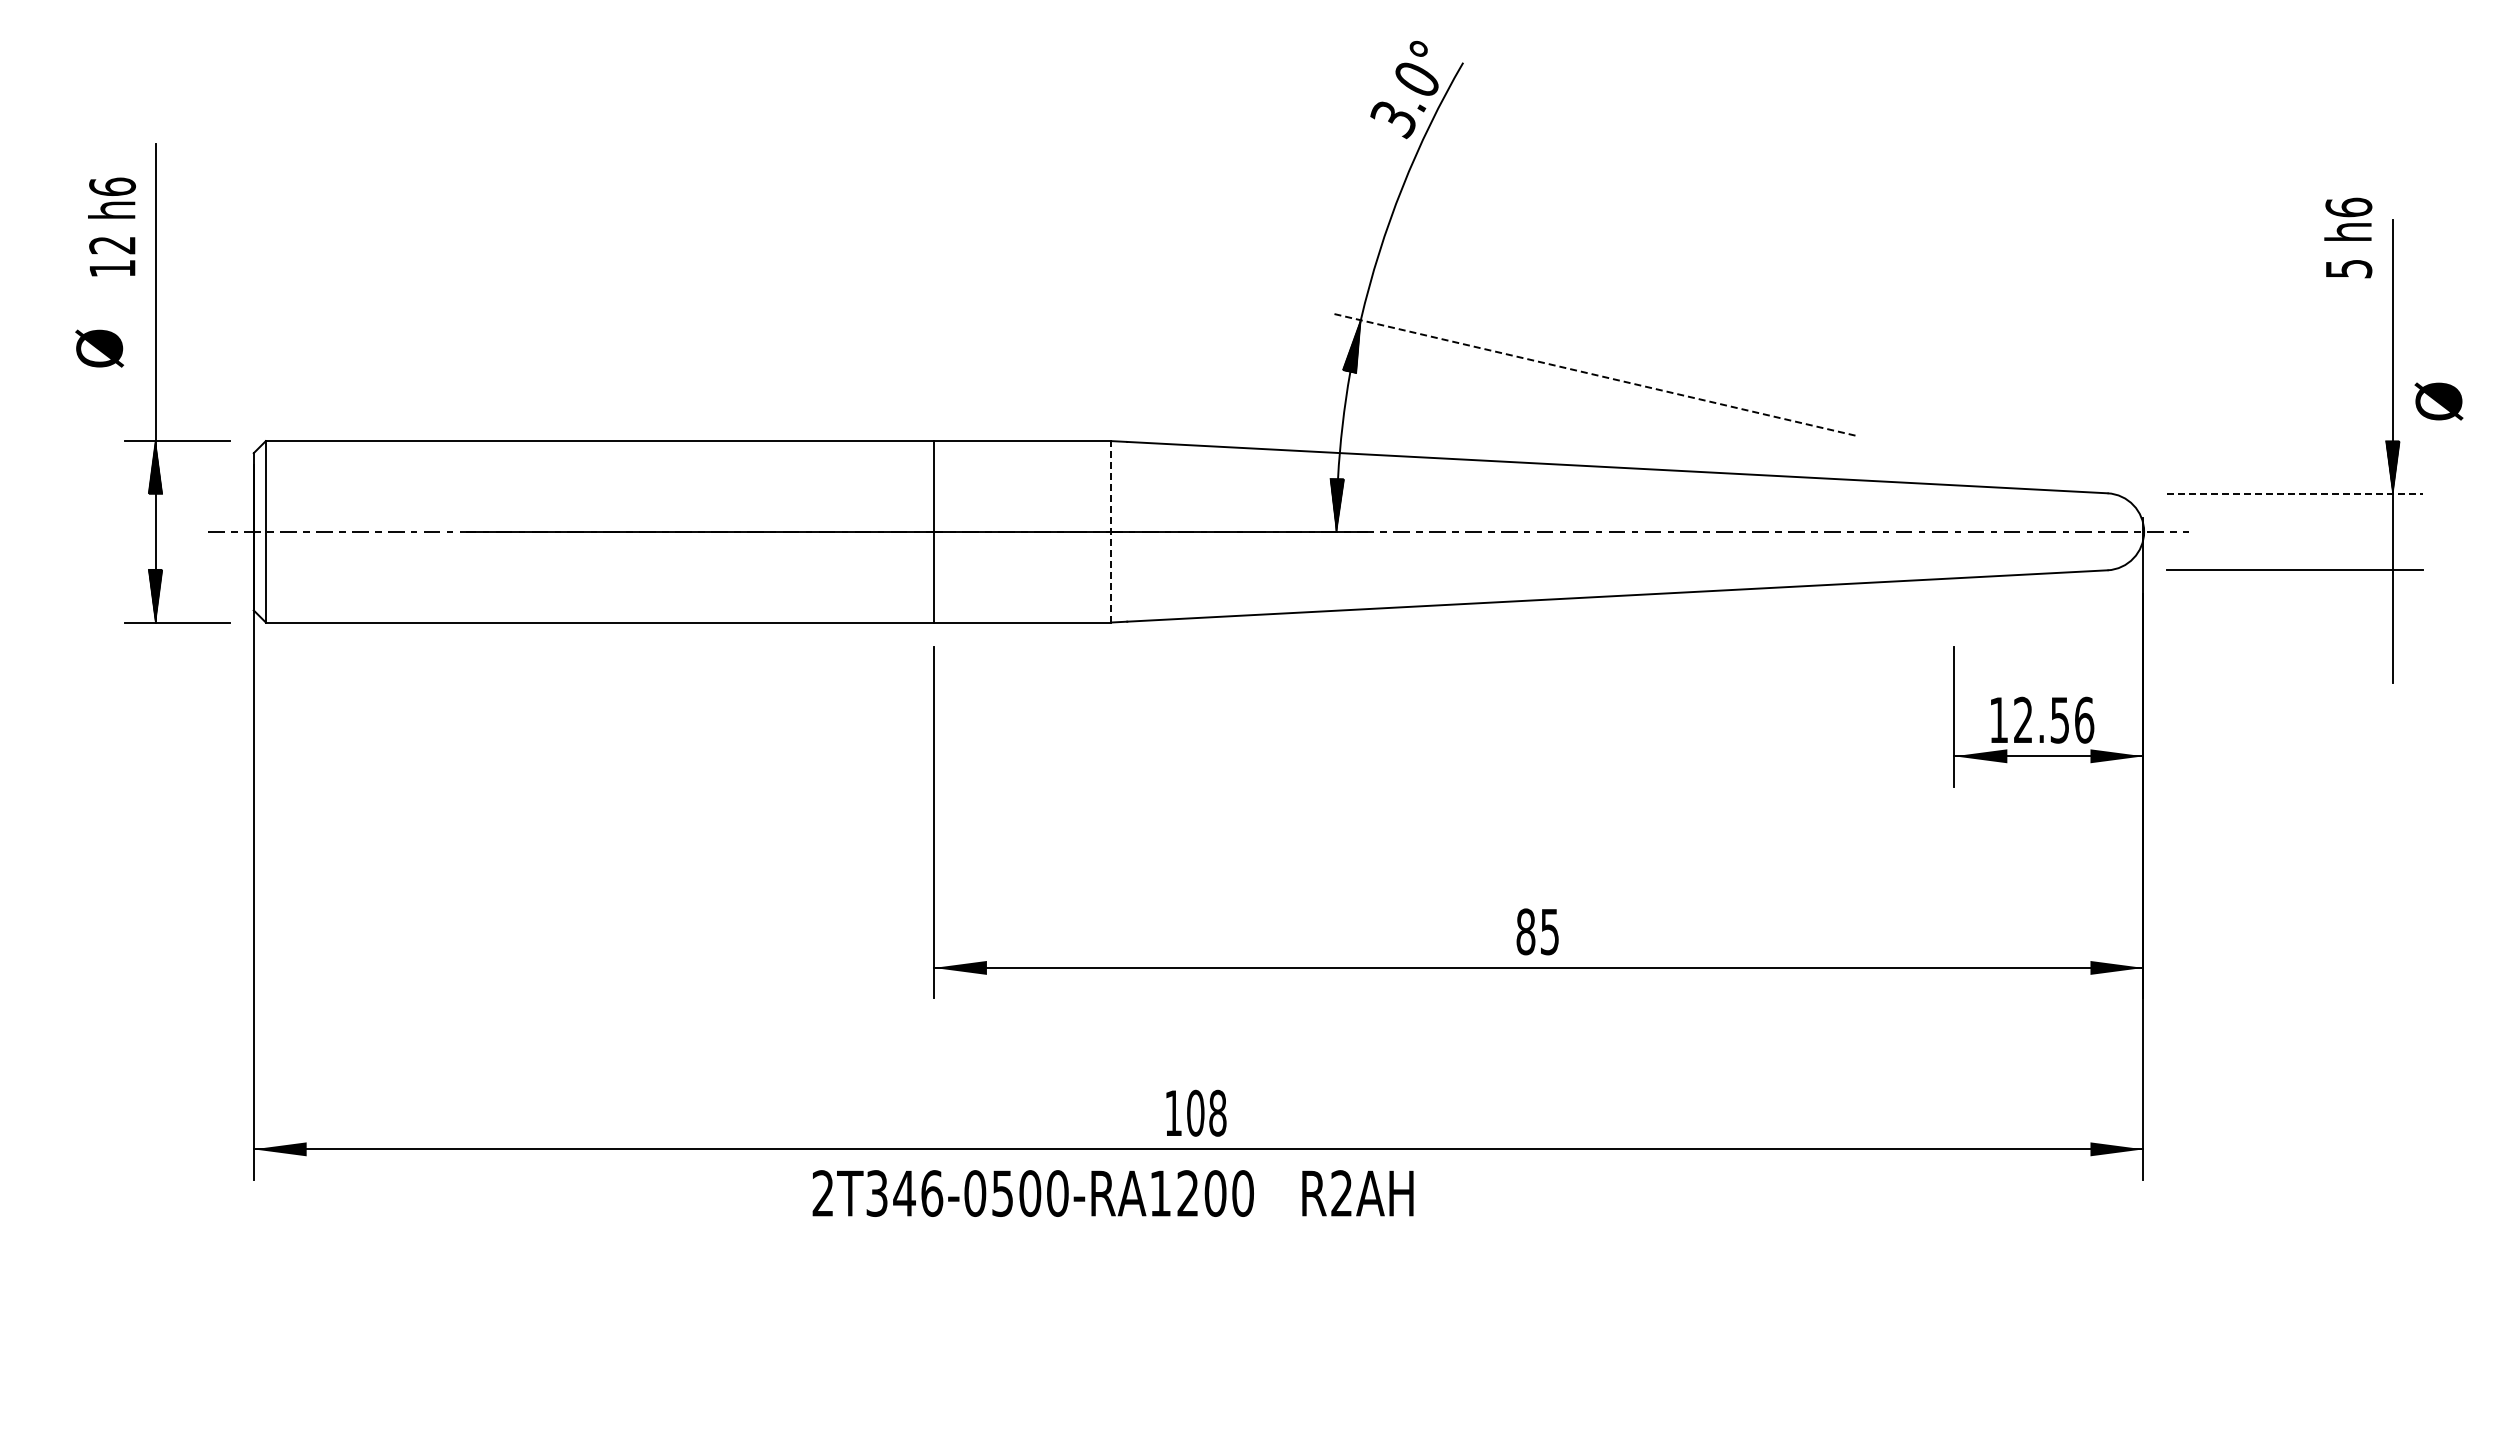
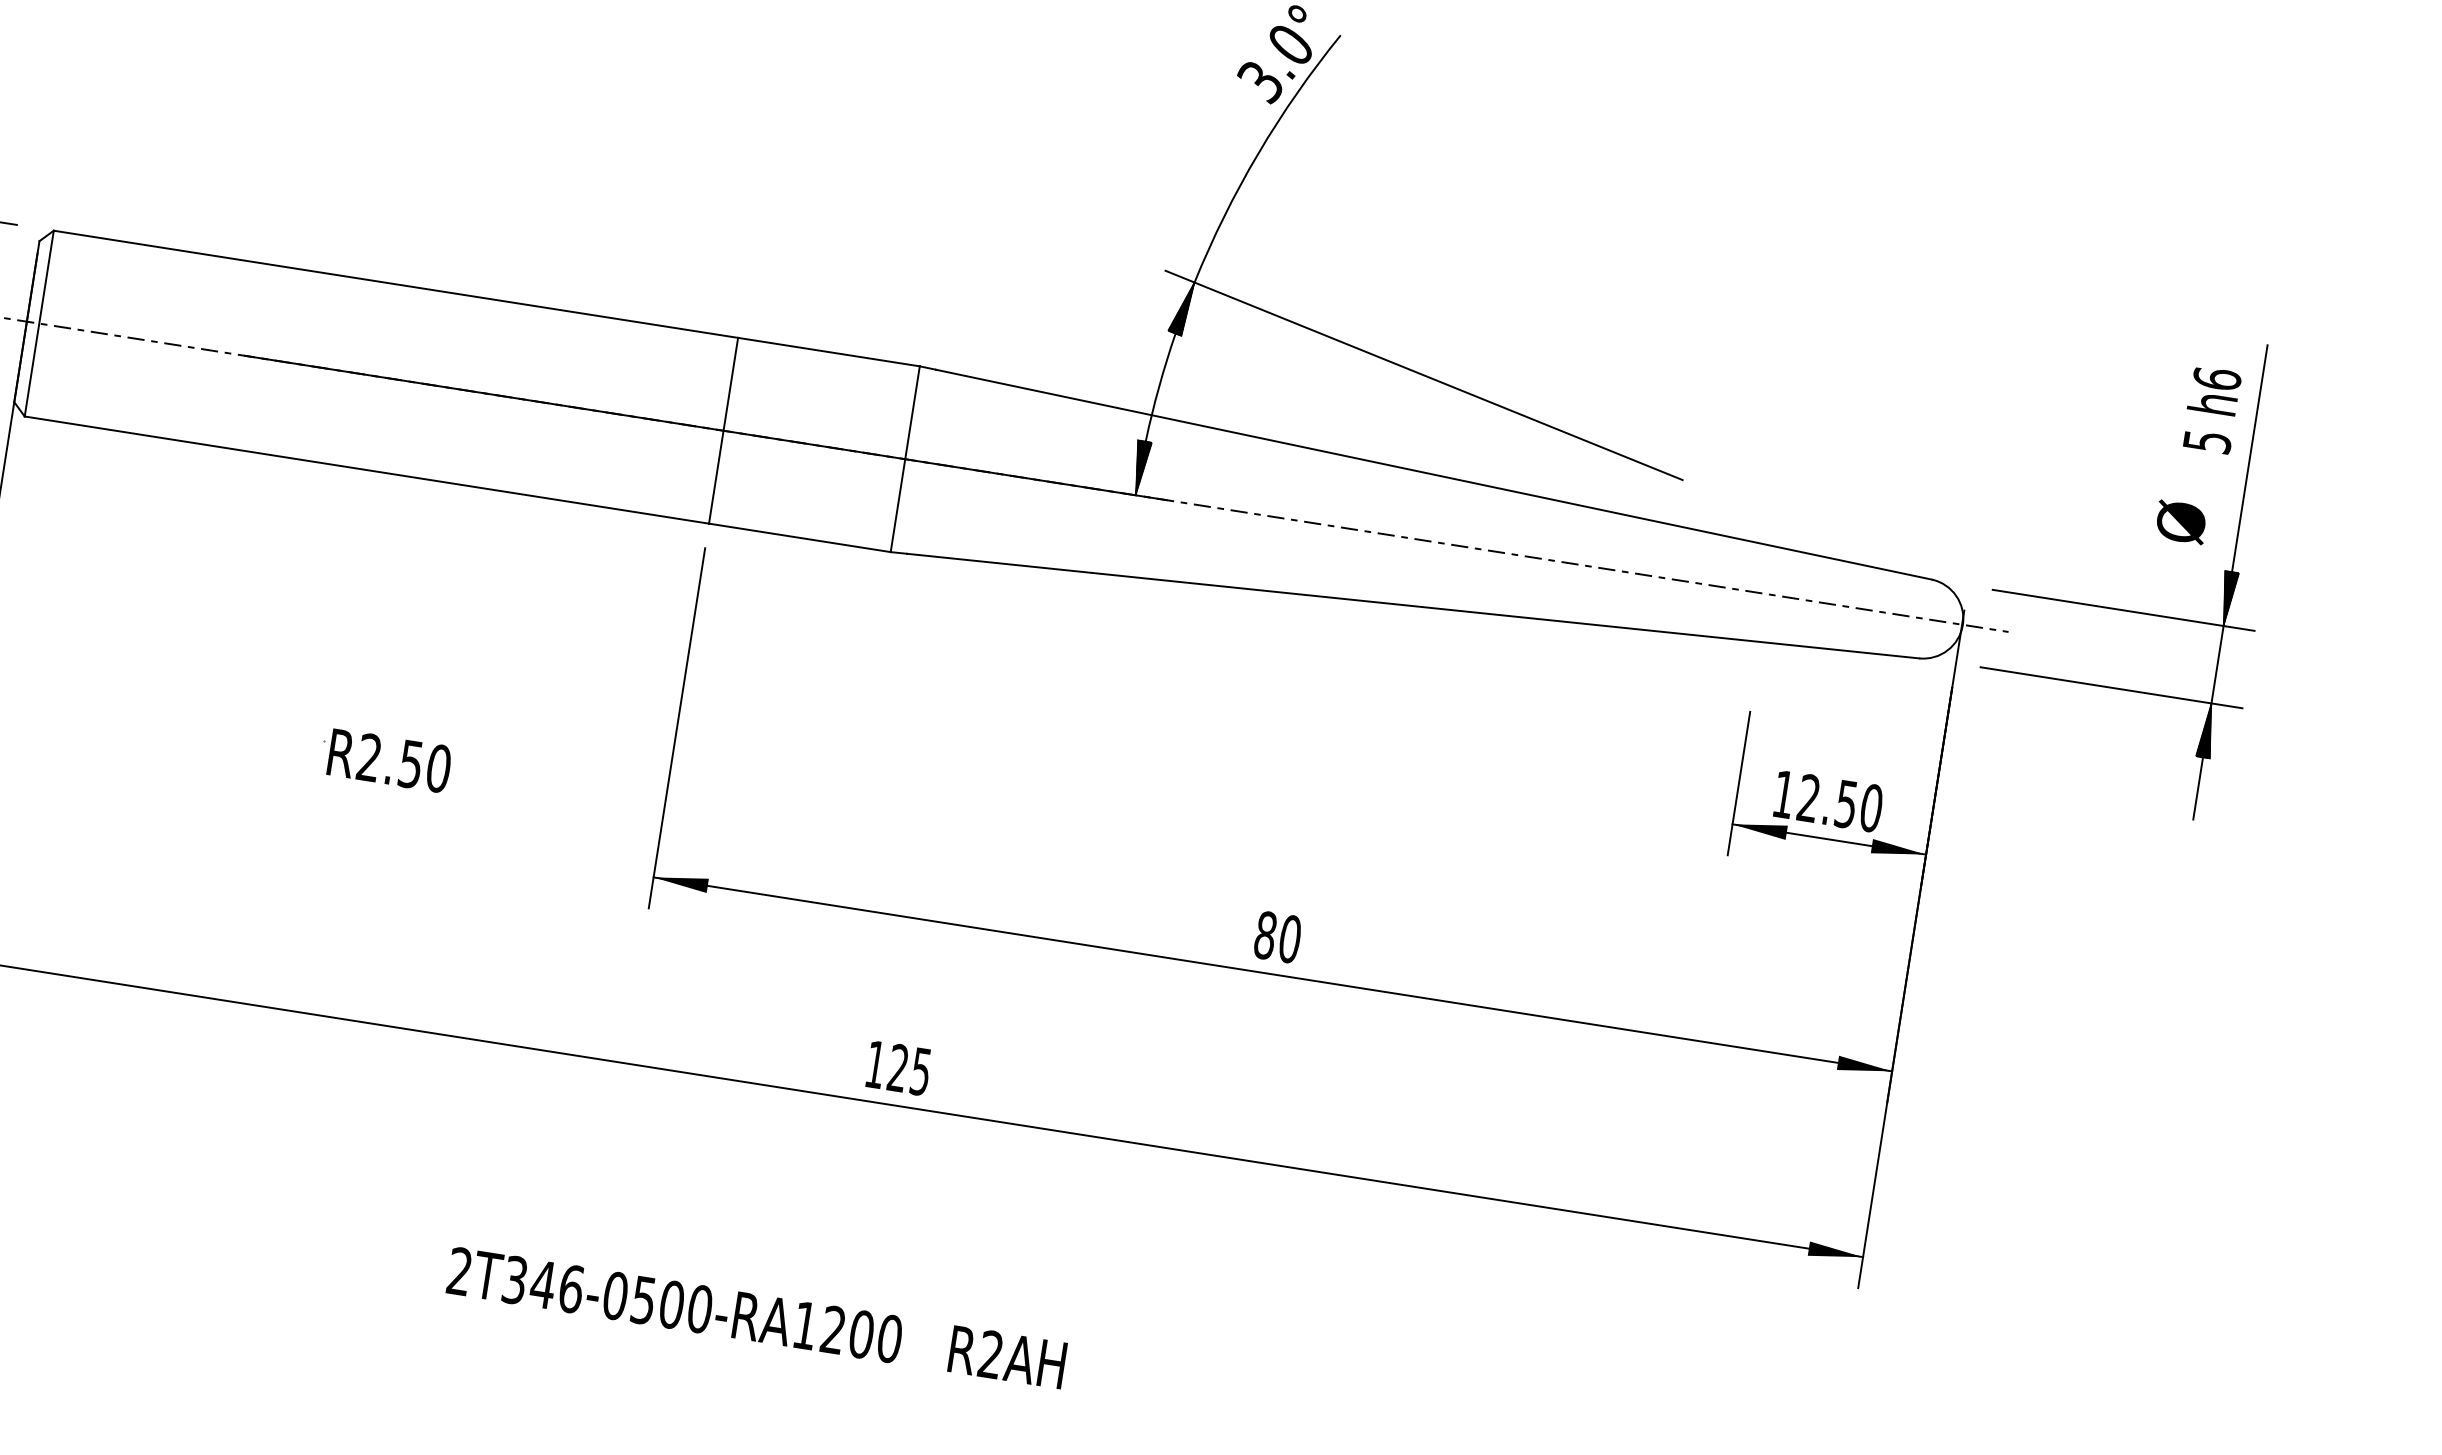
text: (2348, 237) -> (2212, 409), moved
line: (1592, 374) -> (1423, 375), dashed -> solid
text: (2438, 401) -> (2180, 522), moved
line: (2295, 494) -> (2123, 610), dashed -> solid
line: (1111, 531) -> (905, 458), dashed -> solid
hatch: (2392, 595) -> (2206, 729), added
text: (2084, 719) -> (1871, 807), 12.56 -> 12.50
part: (653, 892) -> (378, 755), added
text: (1549, 931) -> (1289, 938), 85 -> 80
text: (1206, 1112) -> (909, 1069), 108 -> 125
text: (1112, 1193) -> (756, 1317), moved

